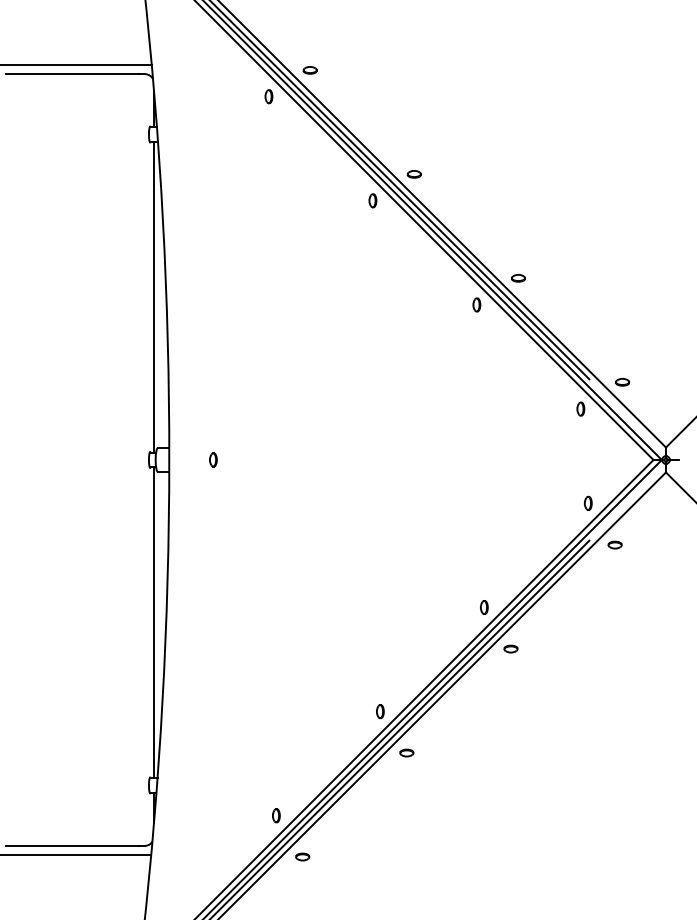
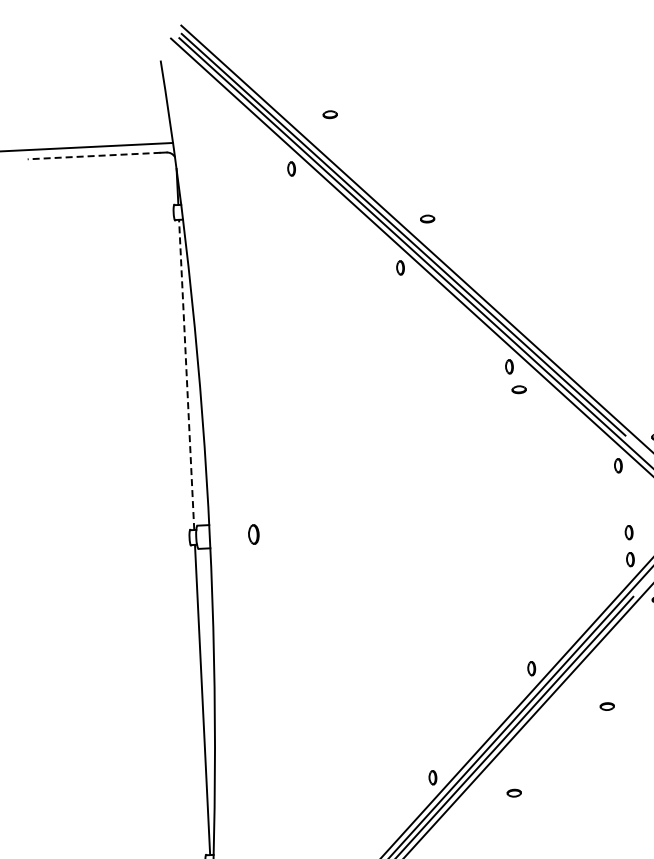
part: (309, 70) -> (329, 114), moved
line: (71, 74) -> (93, 156), solid -> dashed
part: (413, 174) -> (426, 219), moved
part: (518, 278) -> (519, 389), moved
line: (154, 296) -> (187, 374), solid -> dashed
part: (213, 459) -> (253, 534), size x1.4
part: (588, 476) -> (629, 532), added
part: (510, 648) -> (606, 706), moved
part: (406, 752) -> (513, 792), moved

